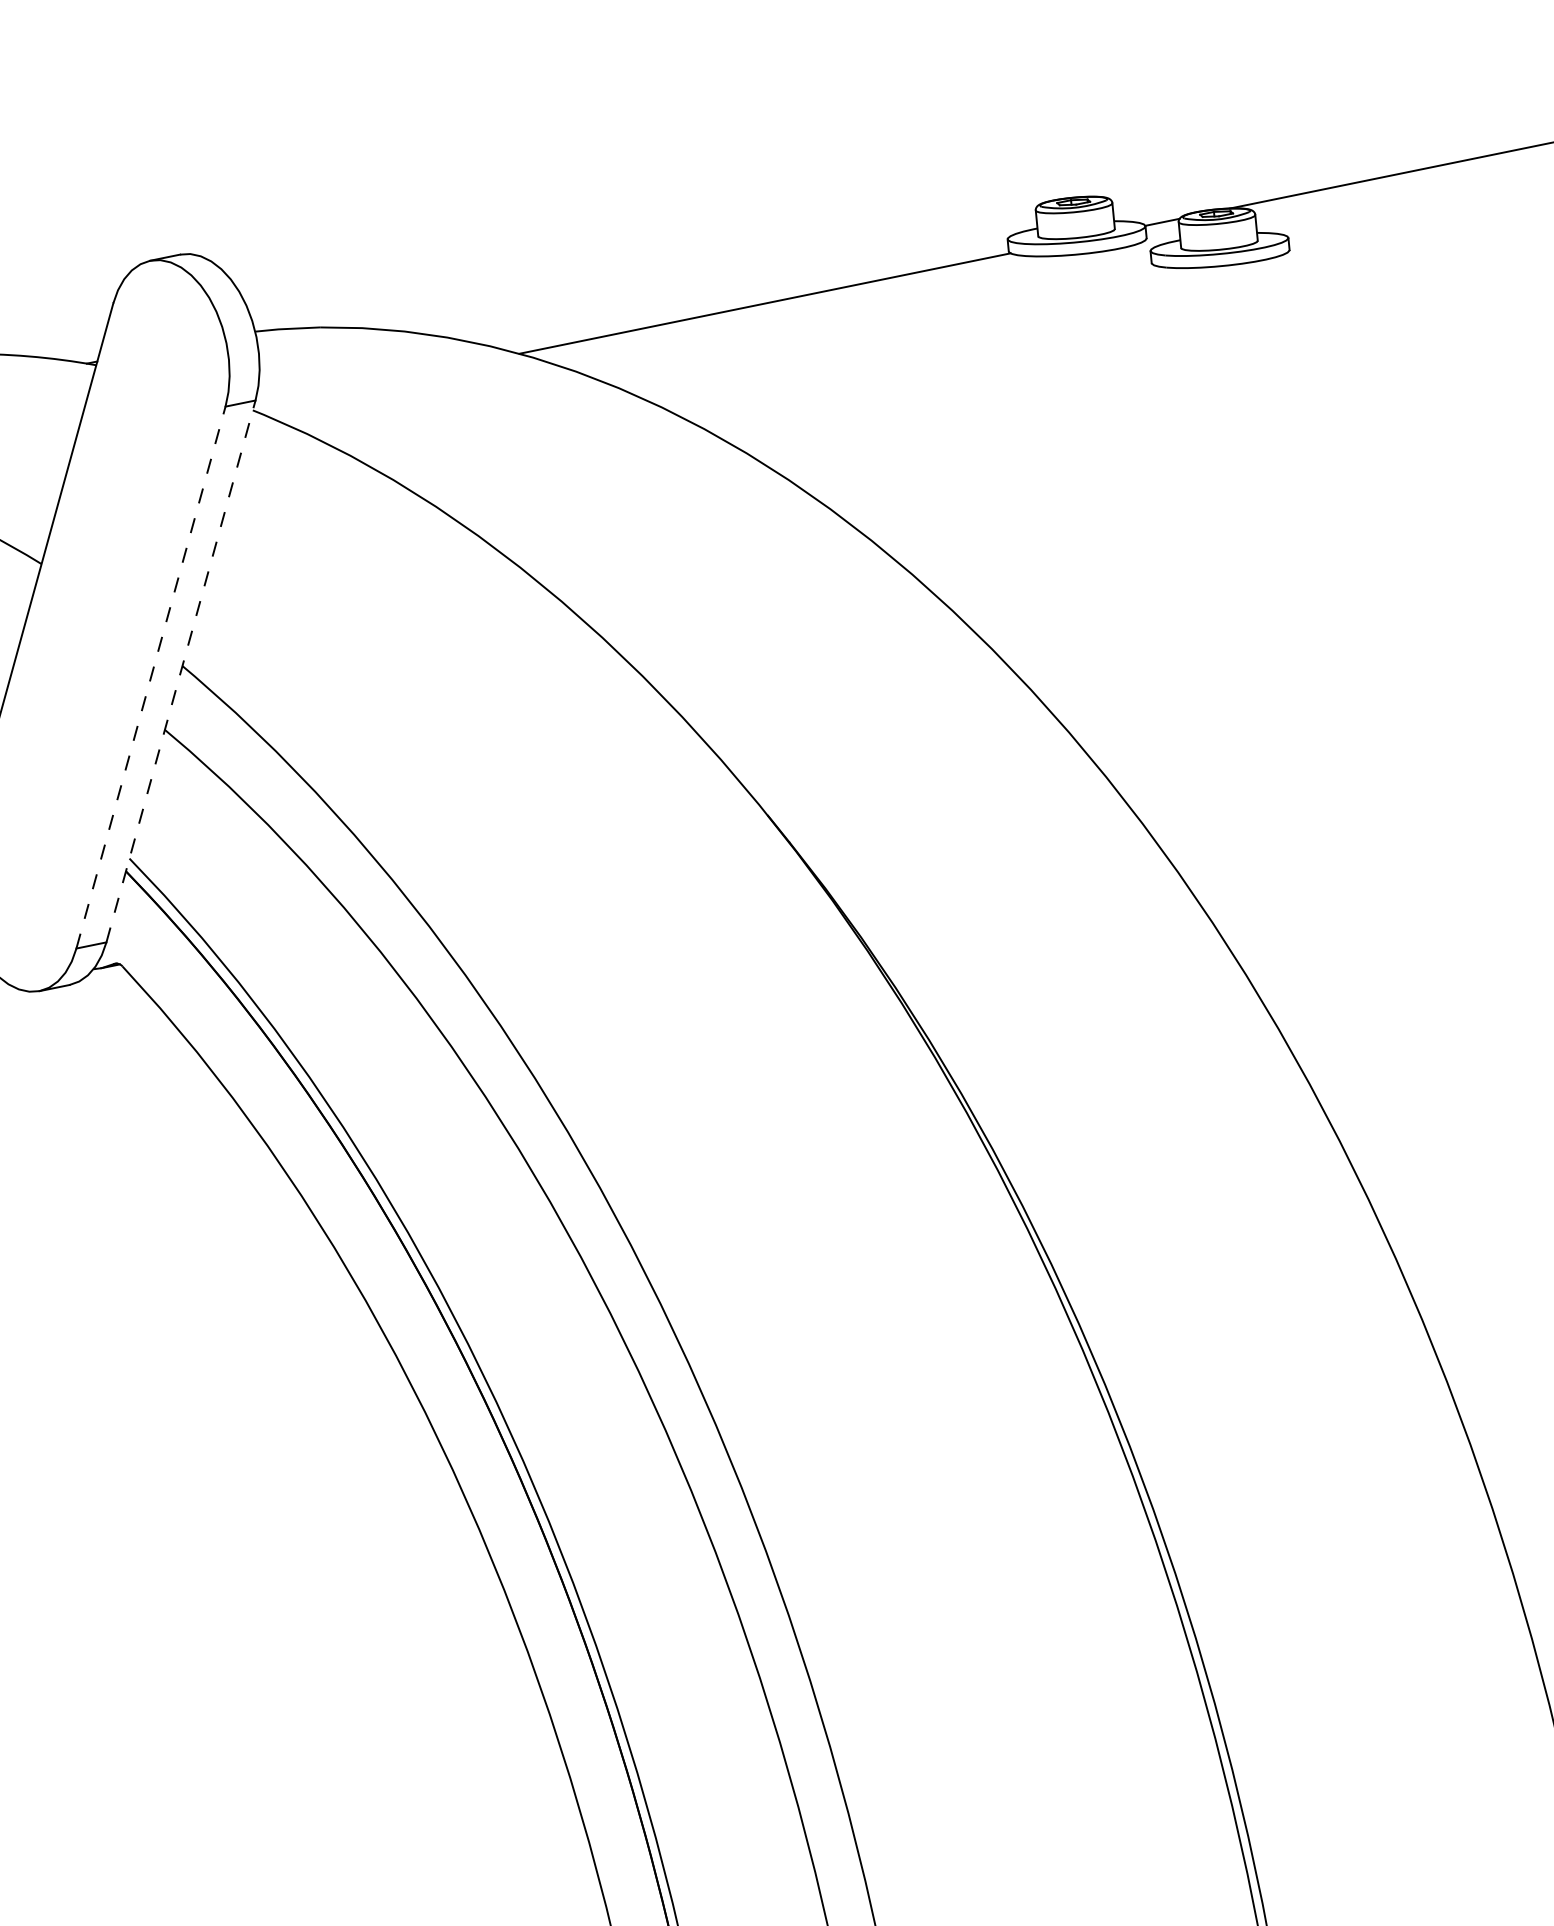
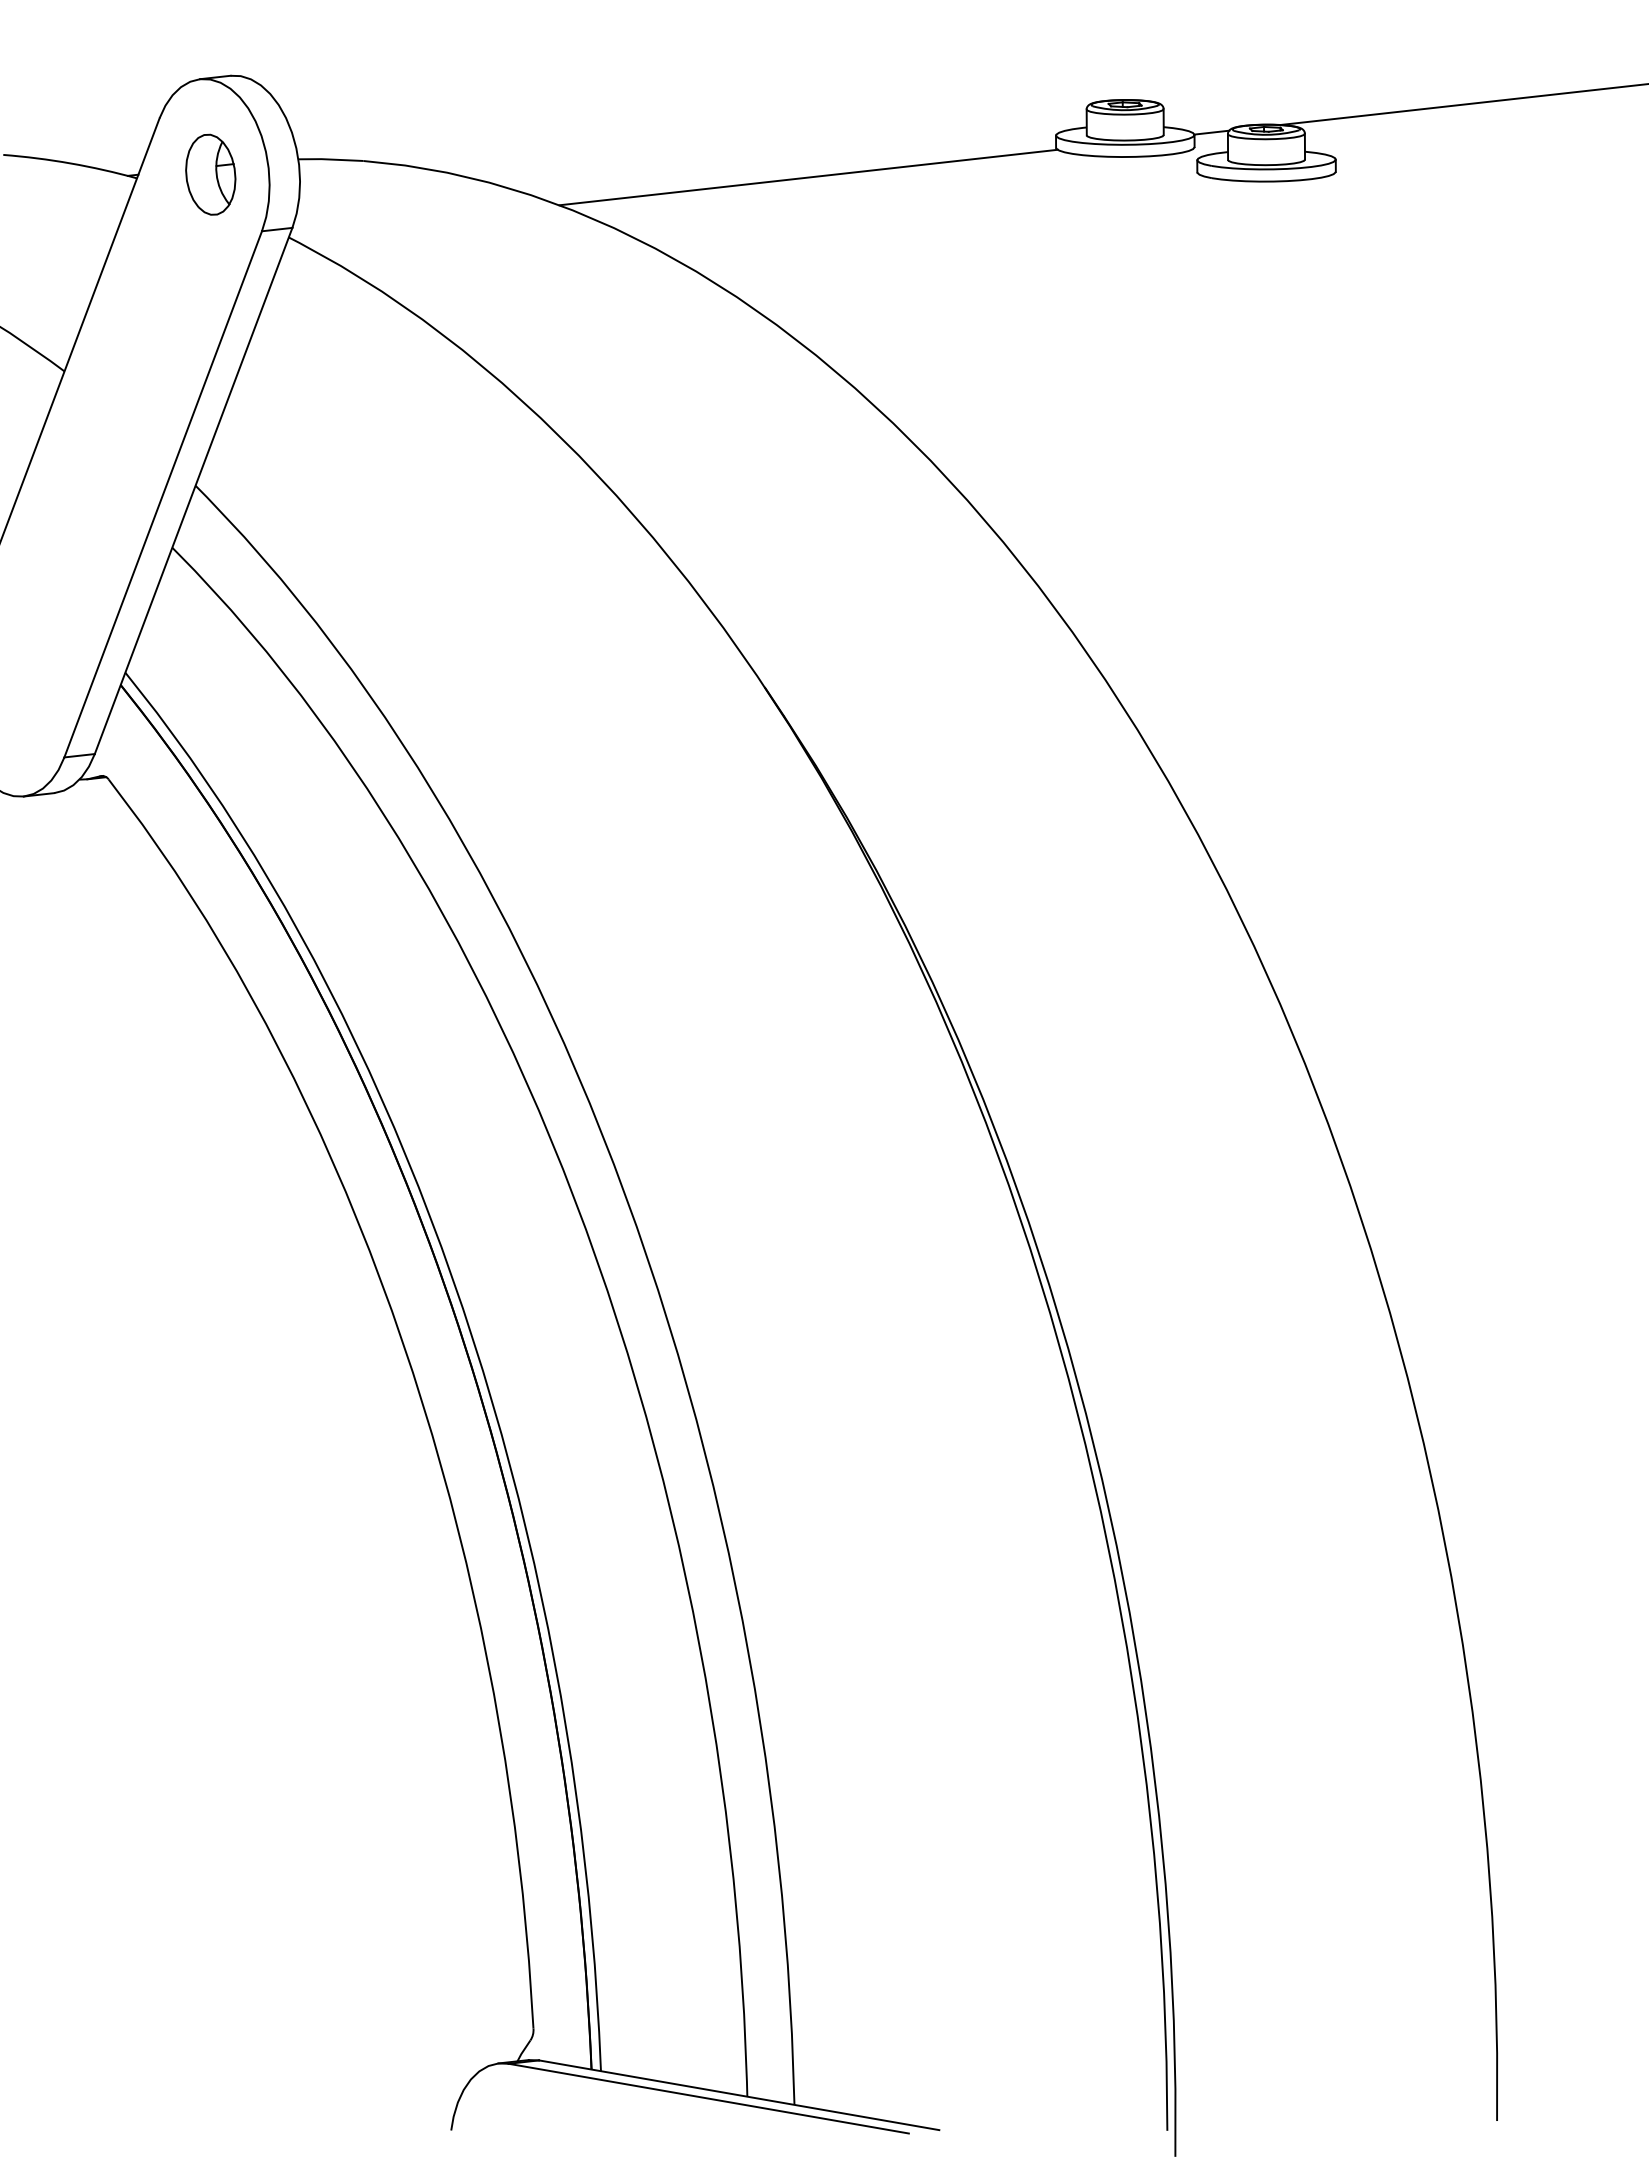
part: (169, 354) -> (210, 174), added
line: (180, 670) -> (193, 490), dashed -> solid
line: (151, 676) -> (163, 493), dashed -> solid

